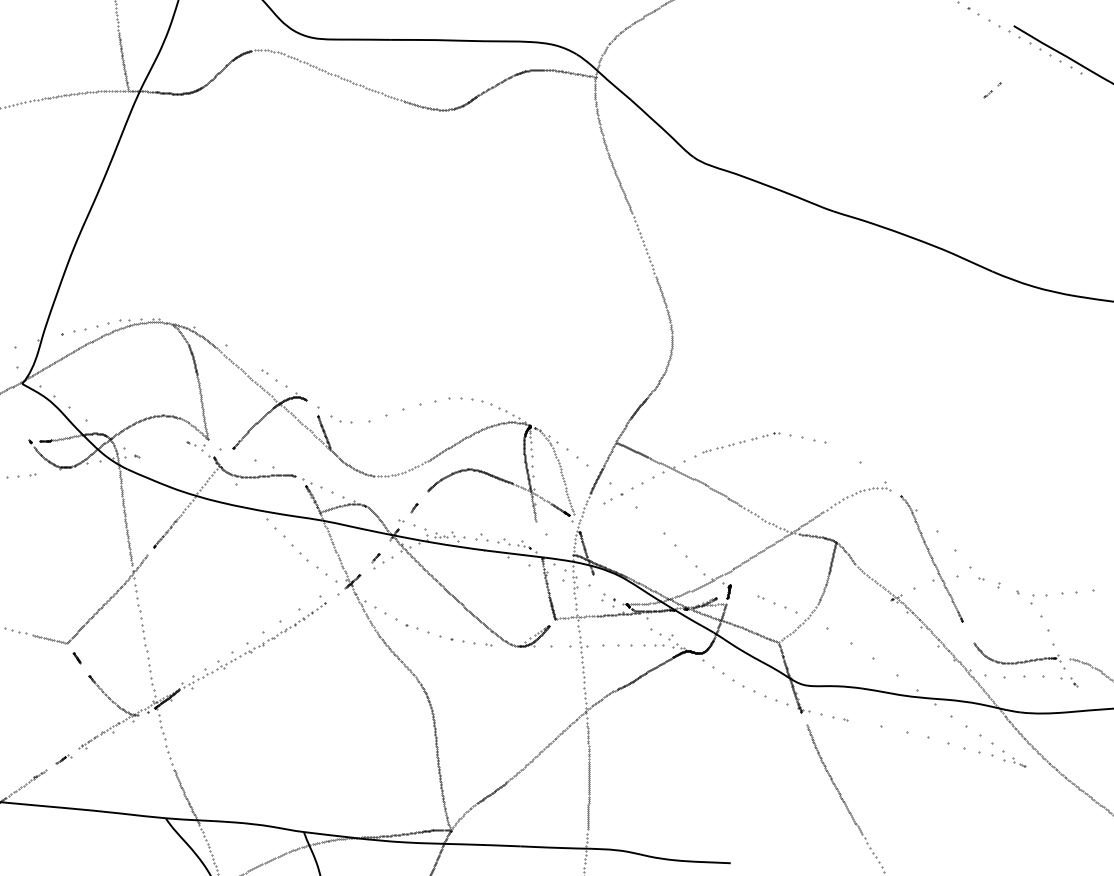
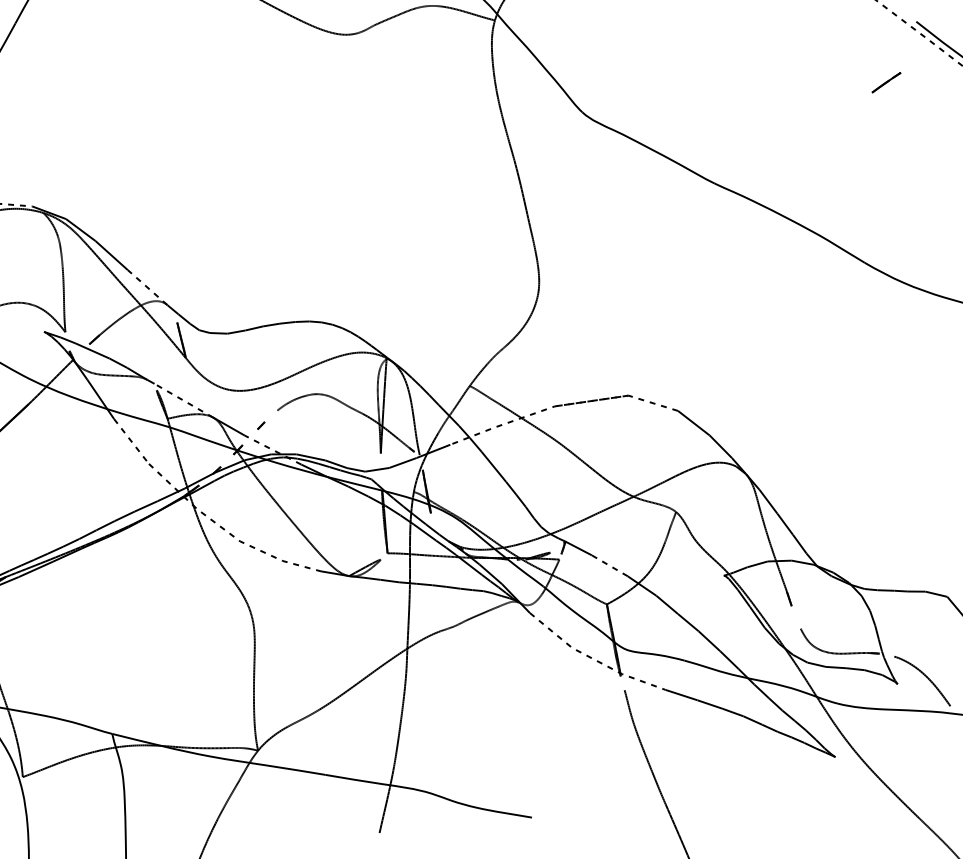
part: (992, 90) -> (887, 83), size x1.67

